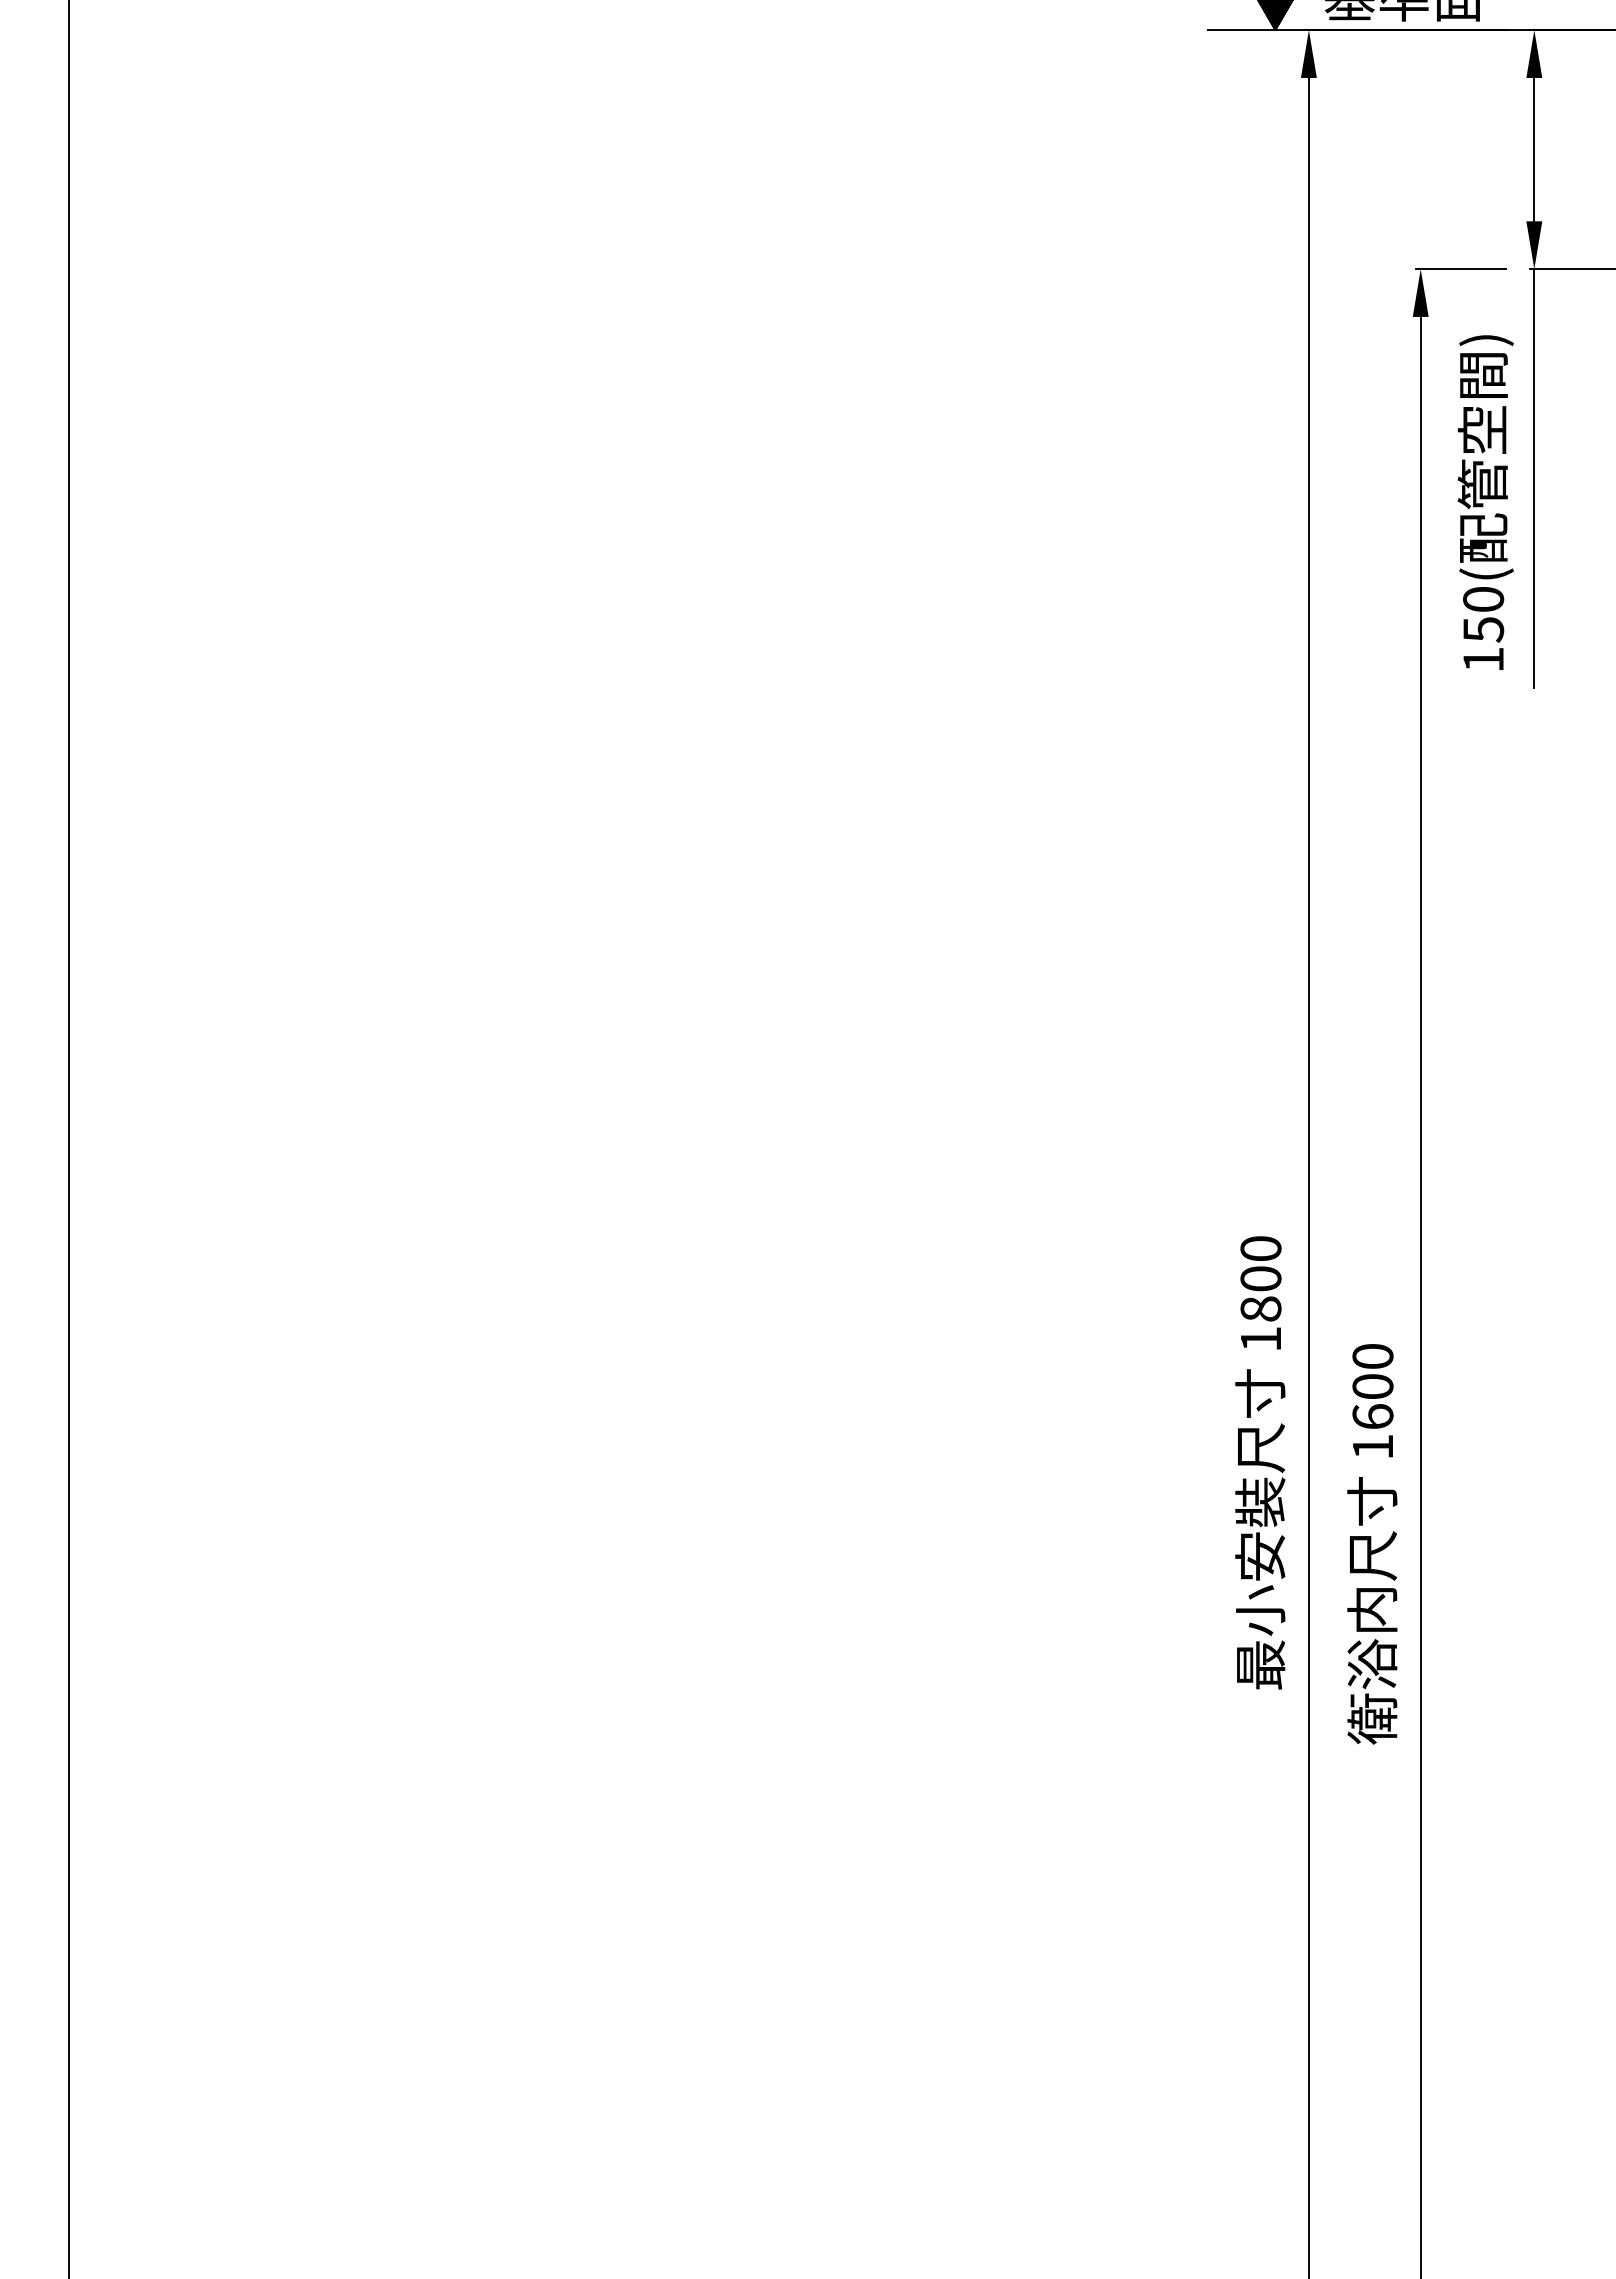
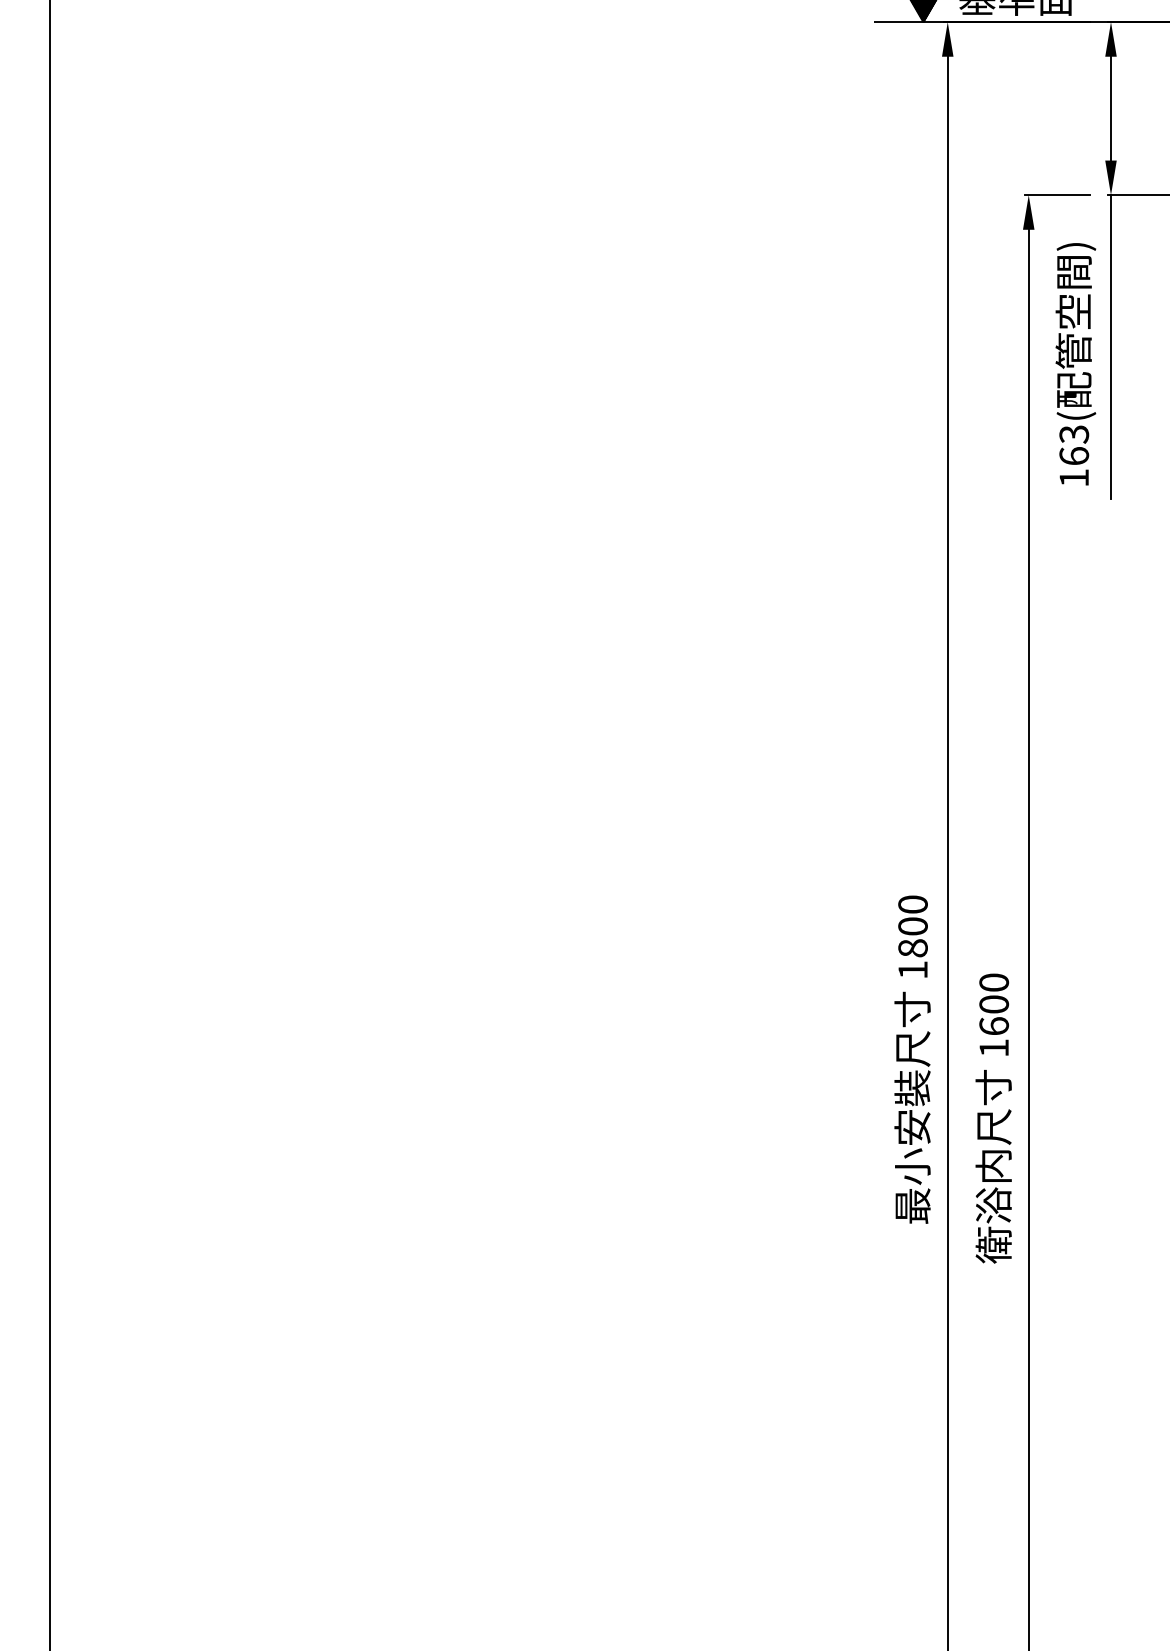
text: (1483, 614) -> (1074, 445), 150( -> 163(

